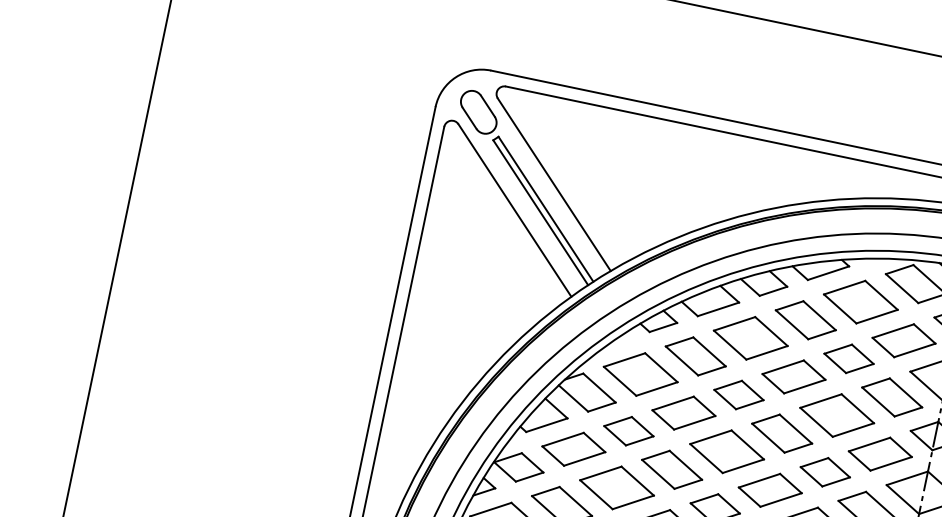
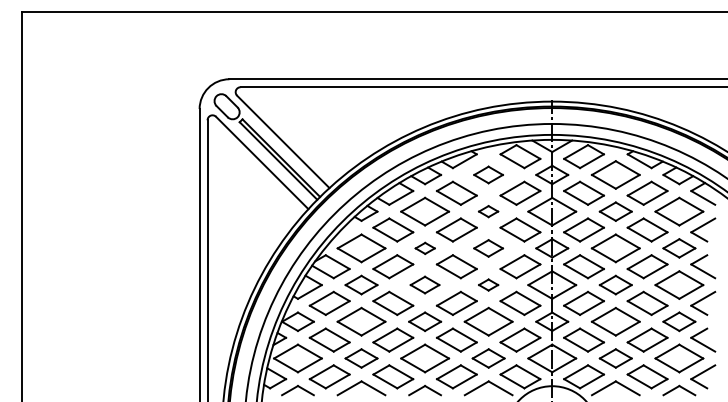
part: (860, 301) -> (488, 174), size x0.6
part: (848, 358) -> (488, 211), size x0.6
part: (739, 395) -> (425, 248), size x0.6
part: (836, 415) -> (488, 248), size x0.6
part: (726, 450) -> (424, 284), size x0.6
part: (825, 471) -> (488, 284), size x0.6

